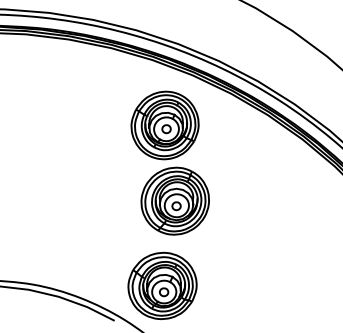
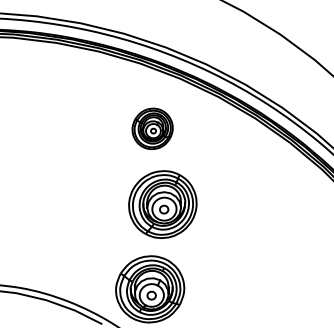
part: (164, 125) -> (152, 128), size x0.6

